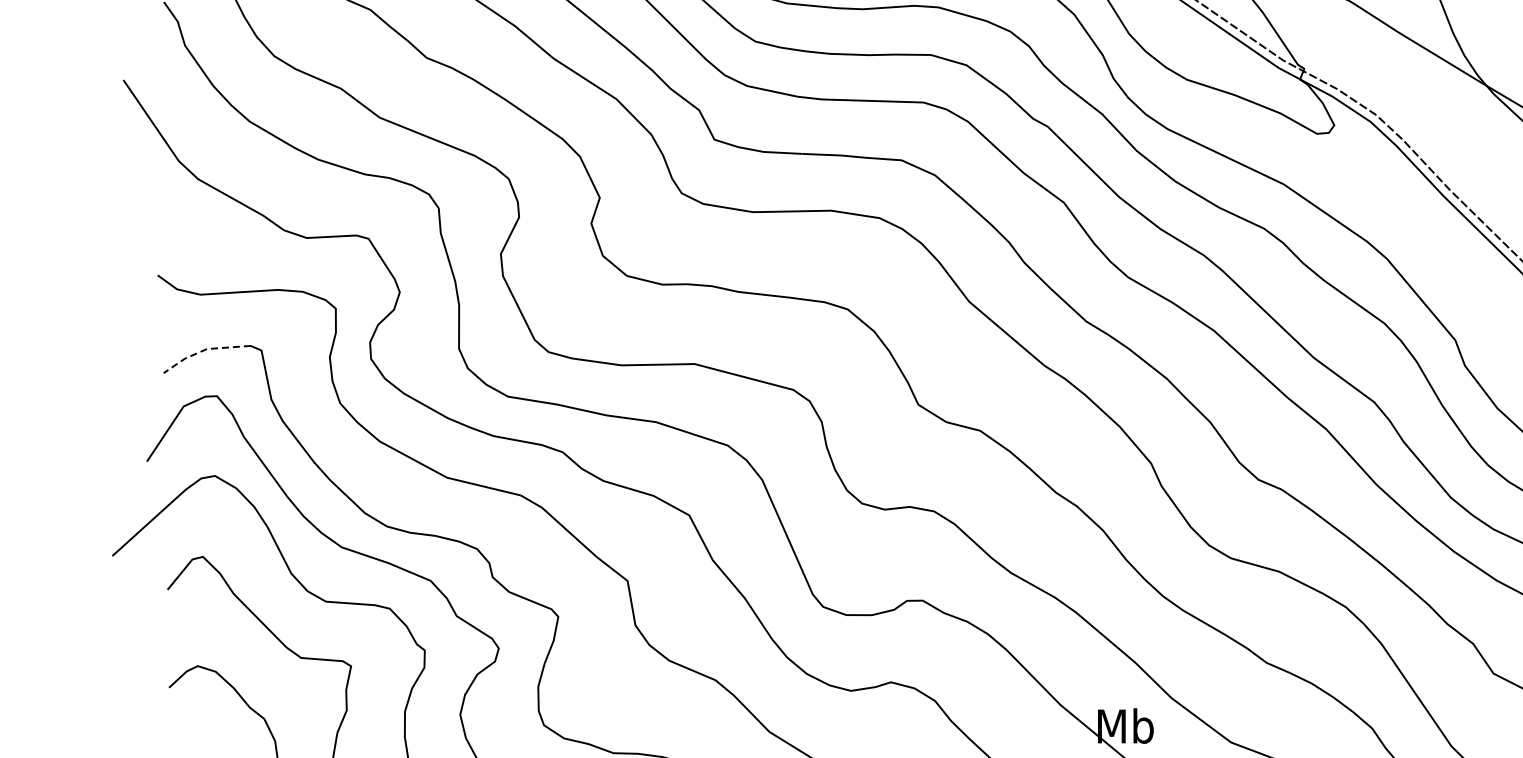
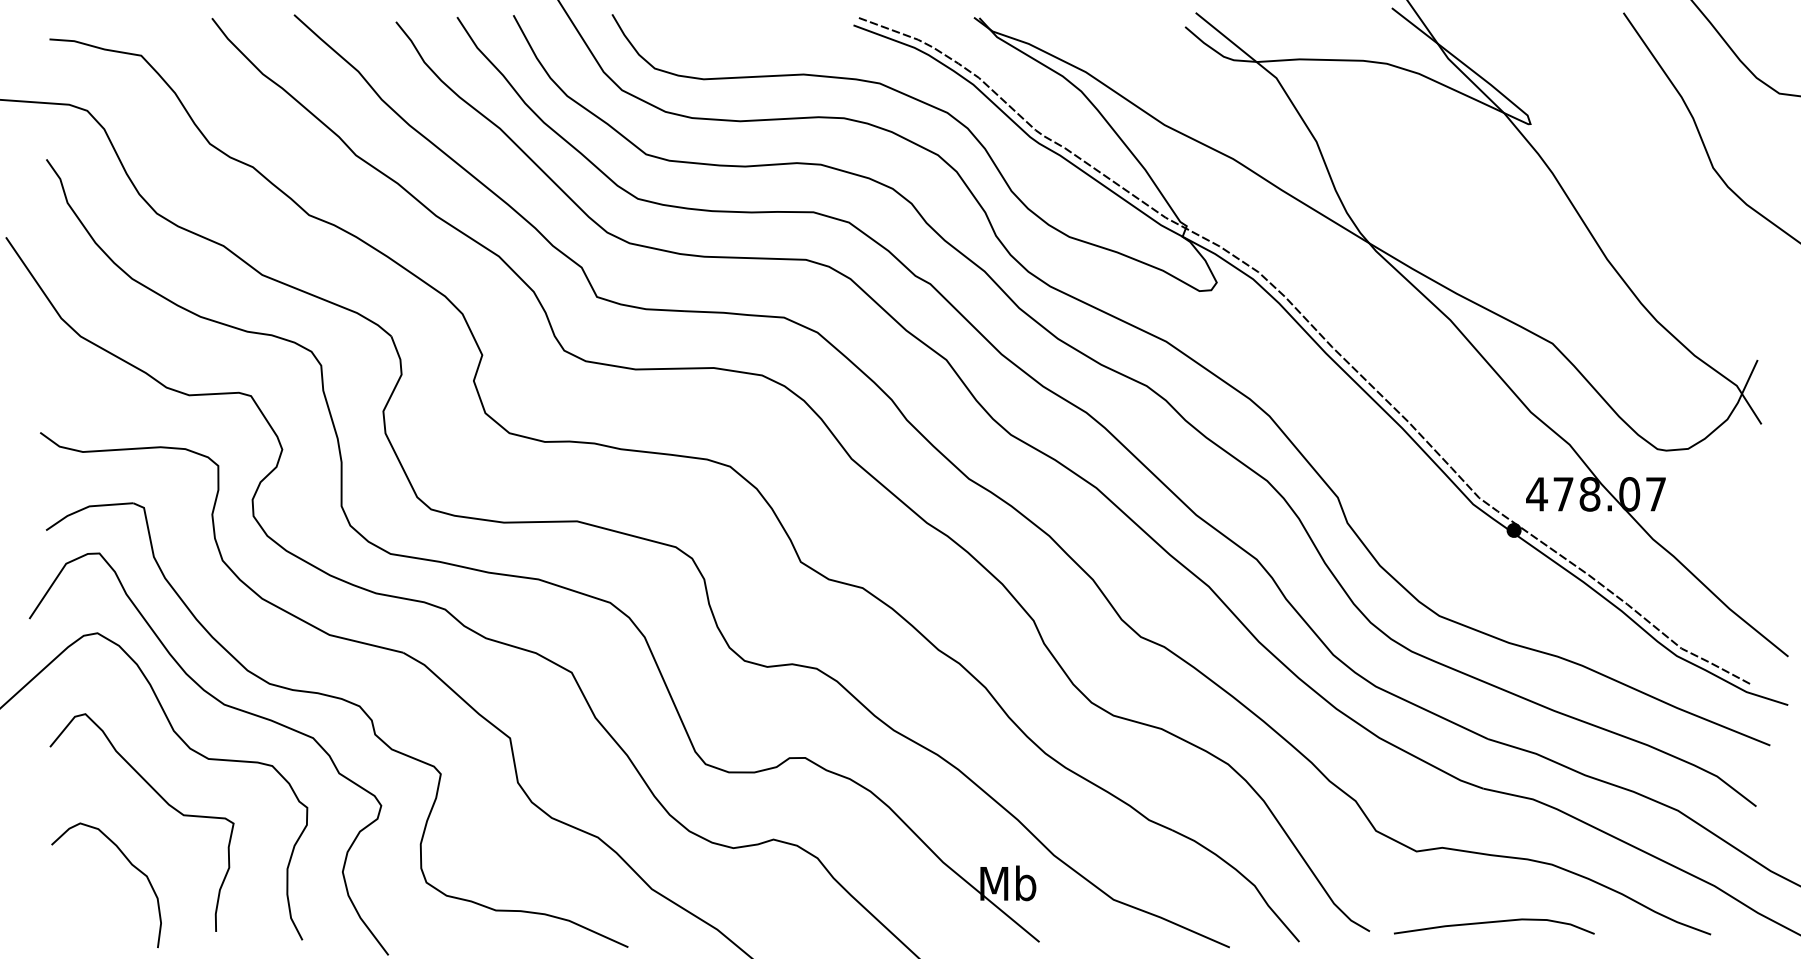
line: (203, 350) -> (85, 507), dashed -> solid

